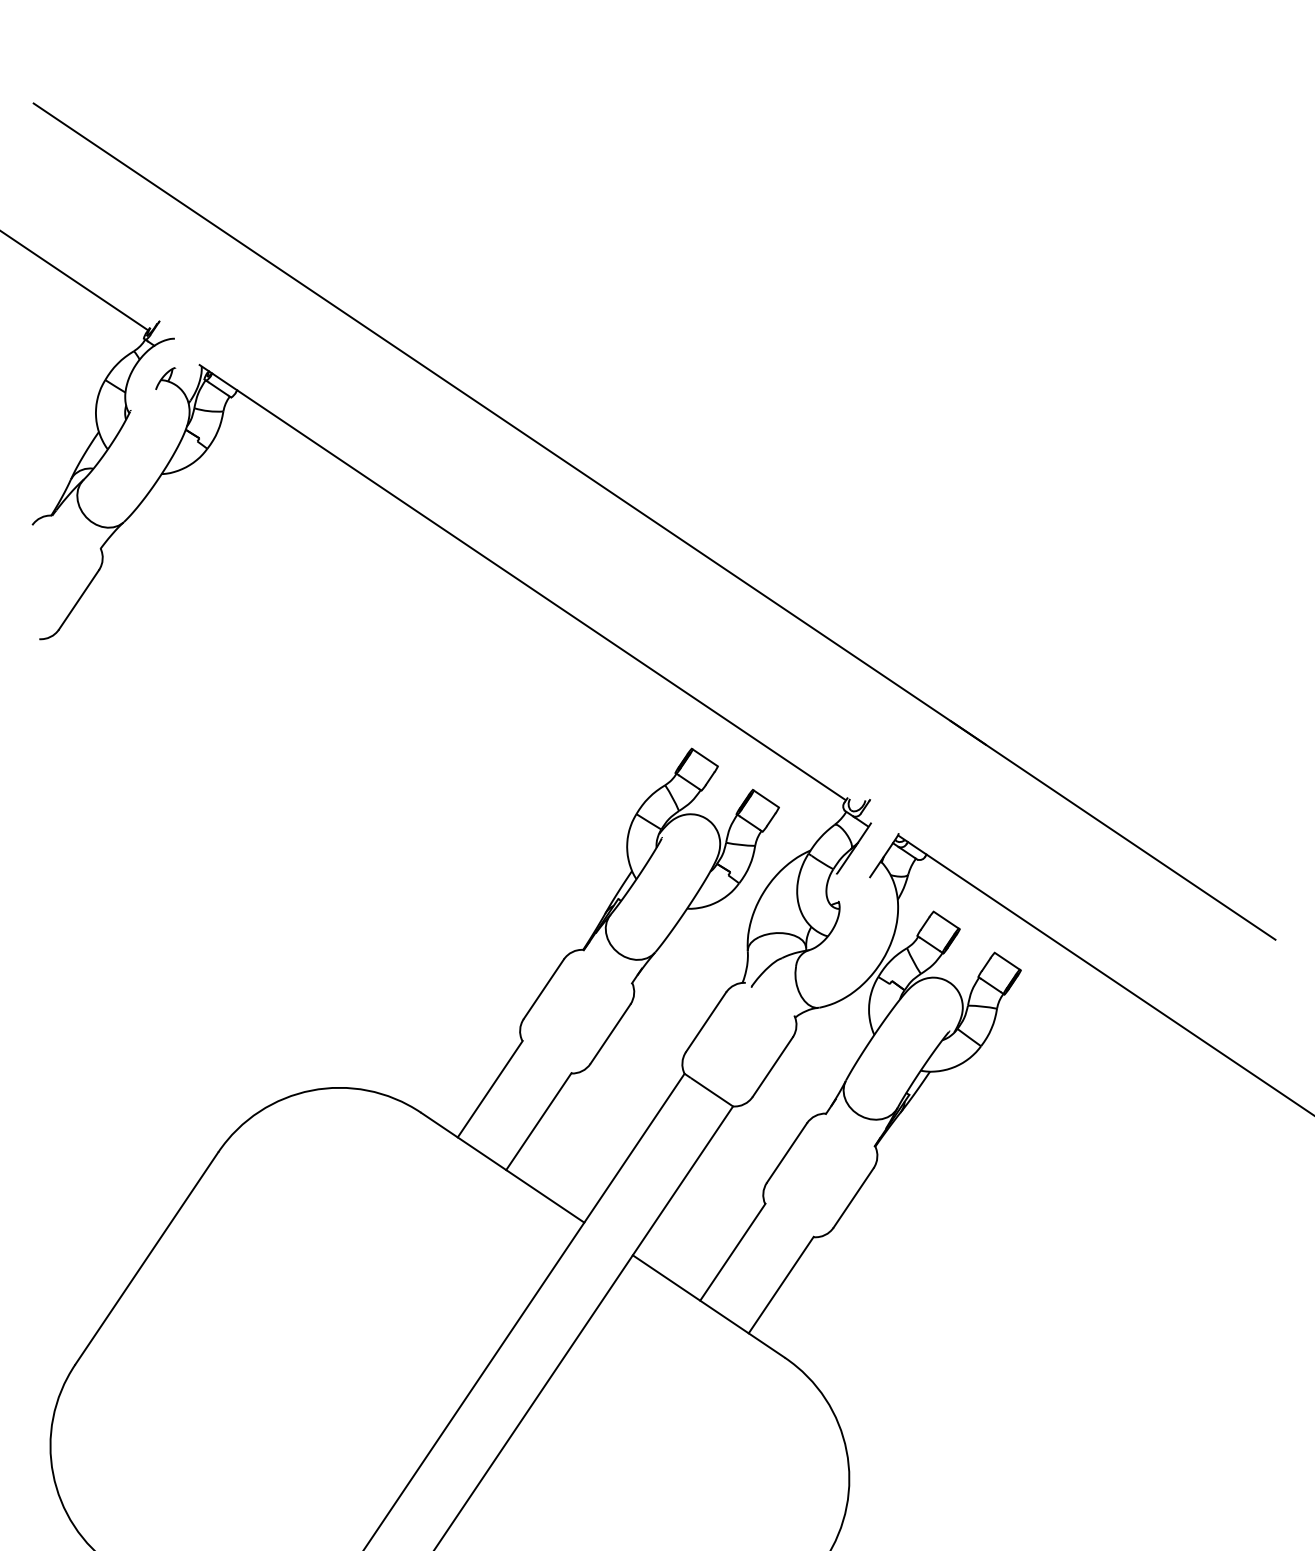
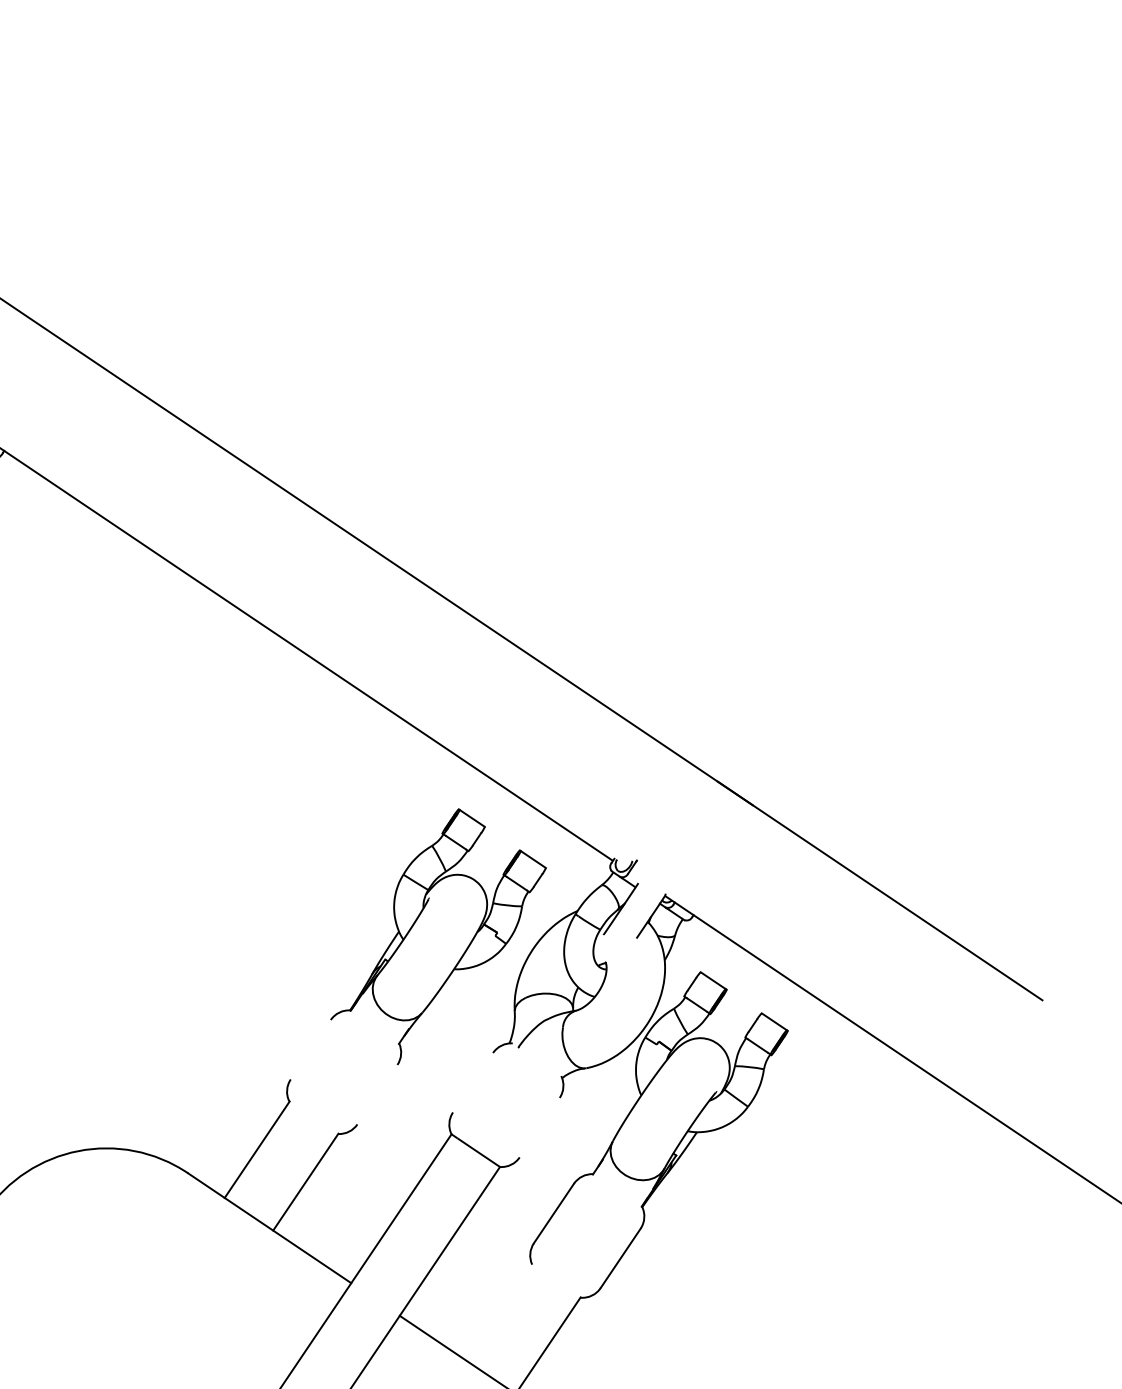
line: (543, 988) -> (310, 1049), removed
line: (706, 1021) -> (473, 1082), removed
line: (610, 1033) -> (377, 1094), removed
line: (772, 1066) -> (539, 1127), removed
line: (732, 1251) -> (499, 1312), removed

